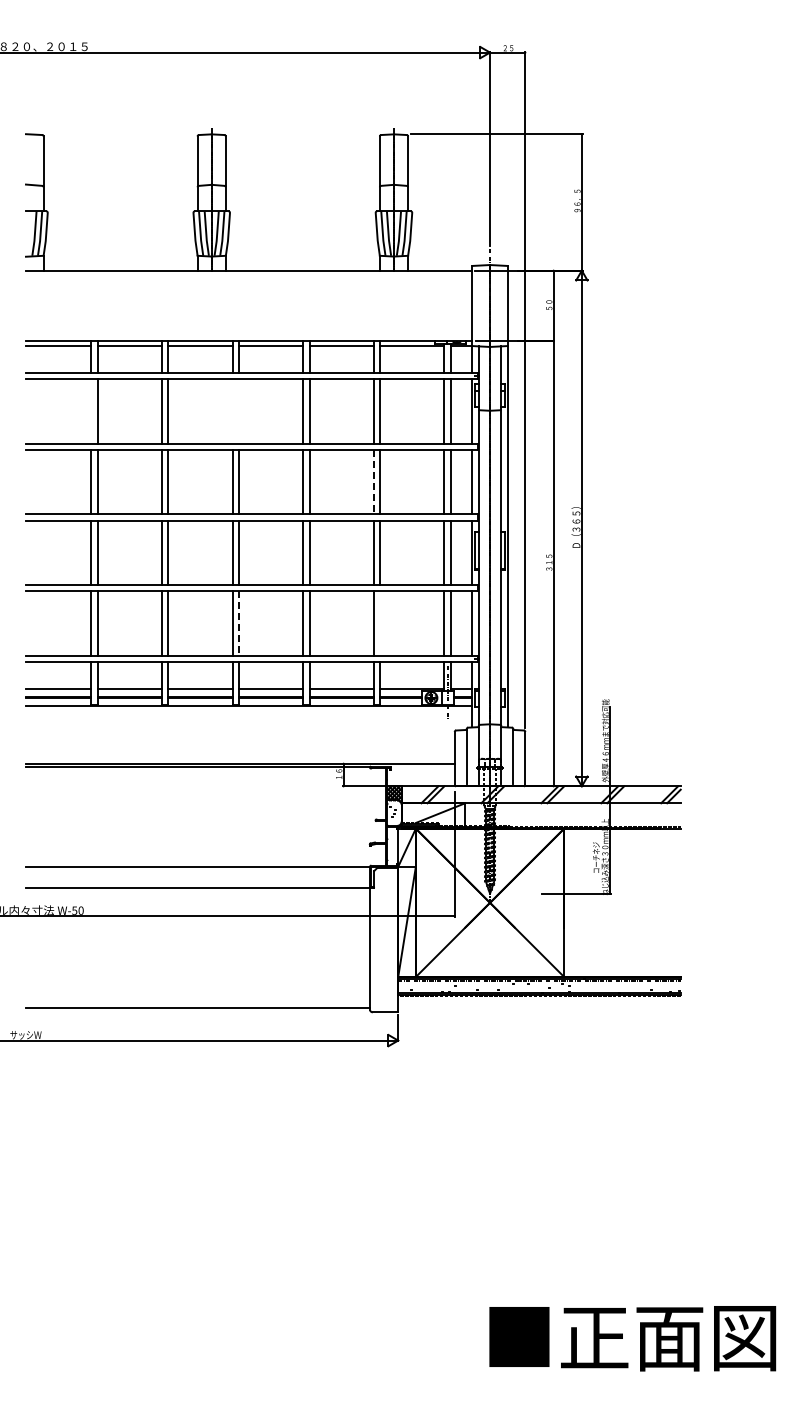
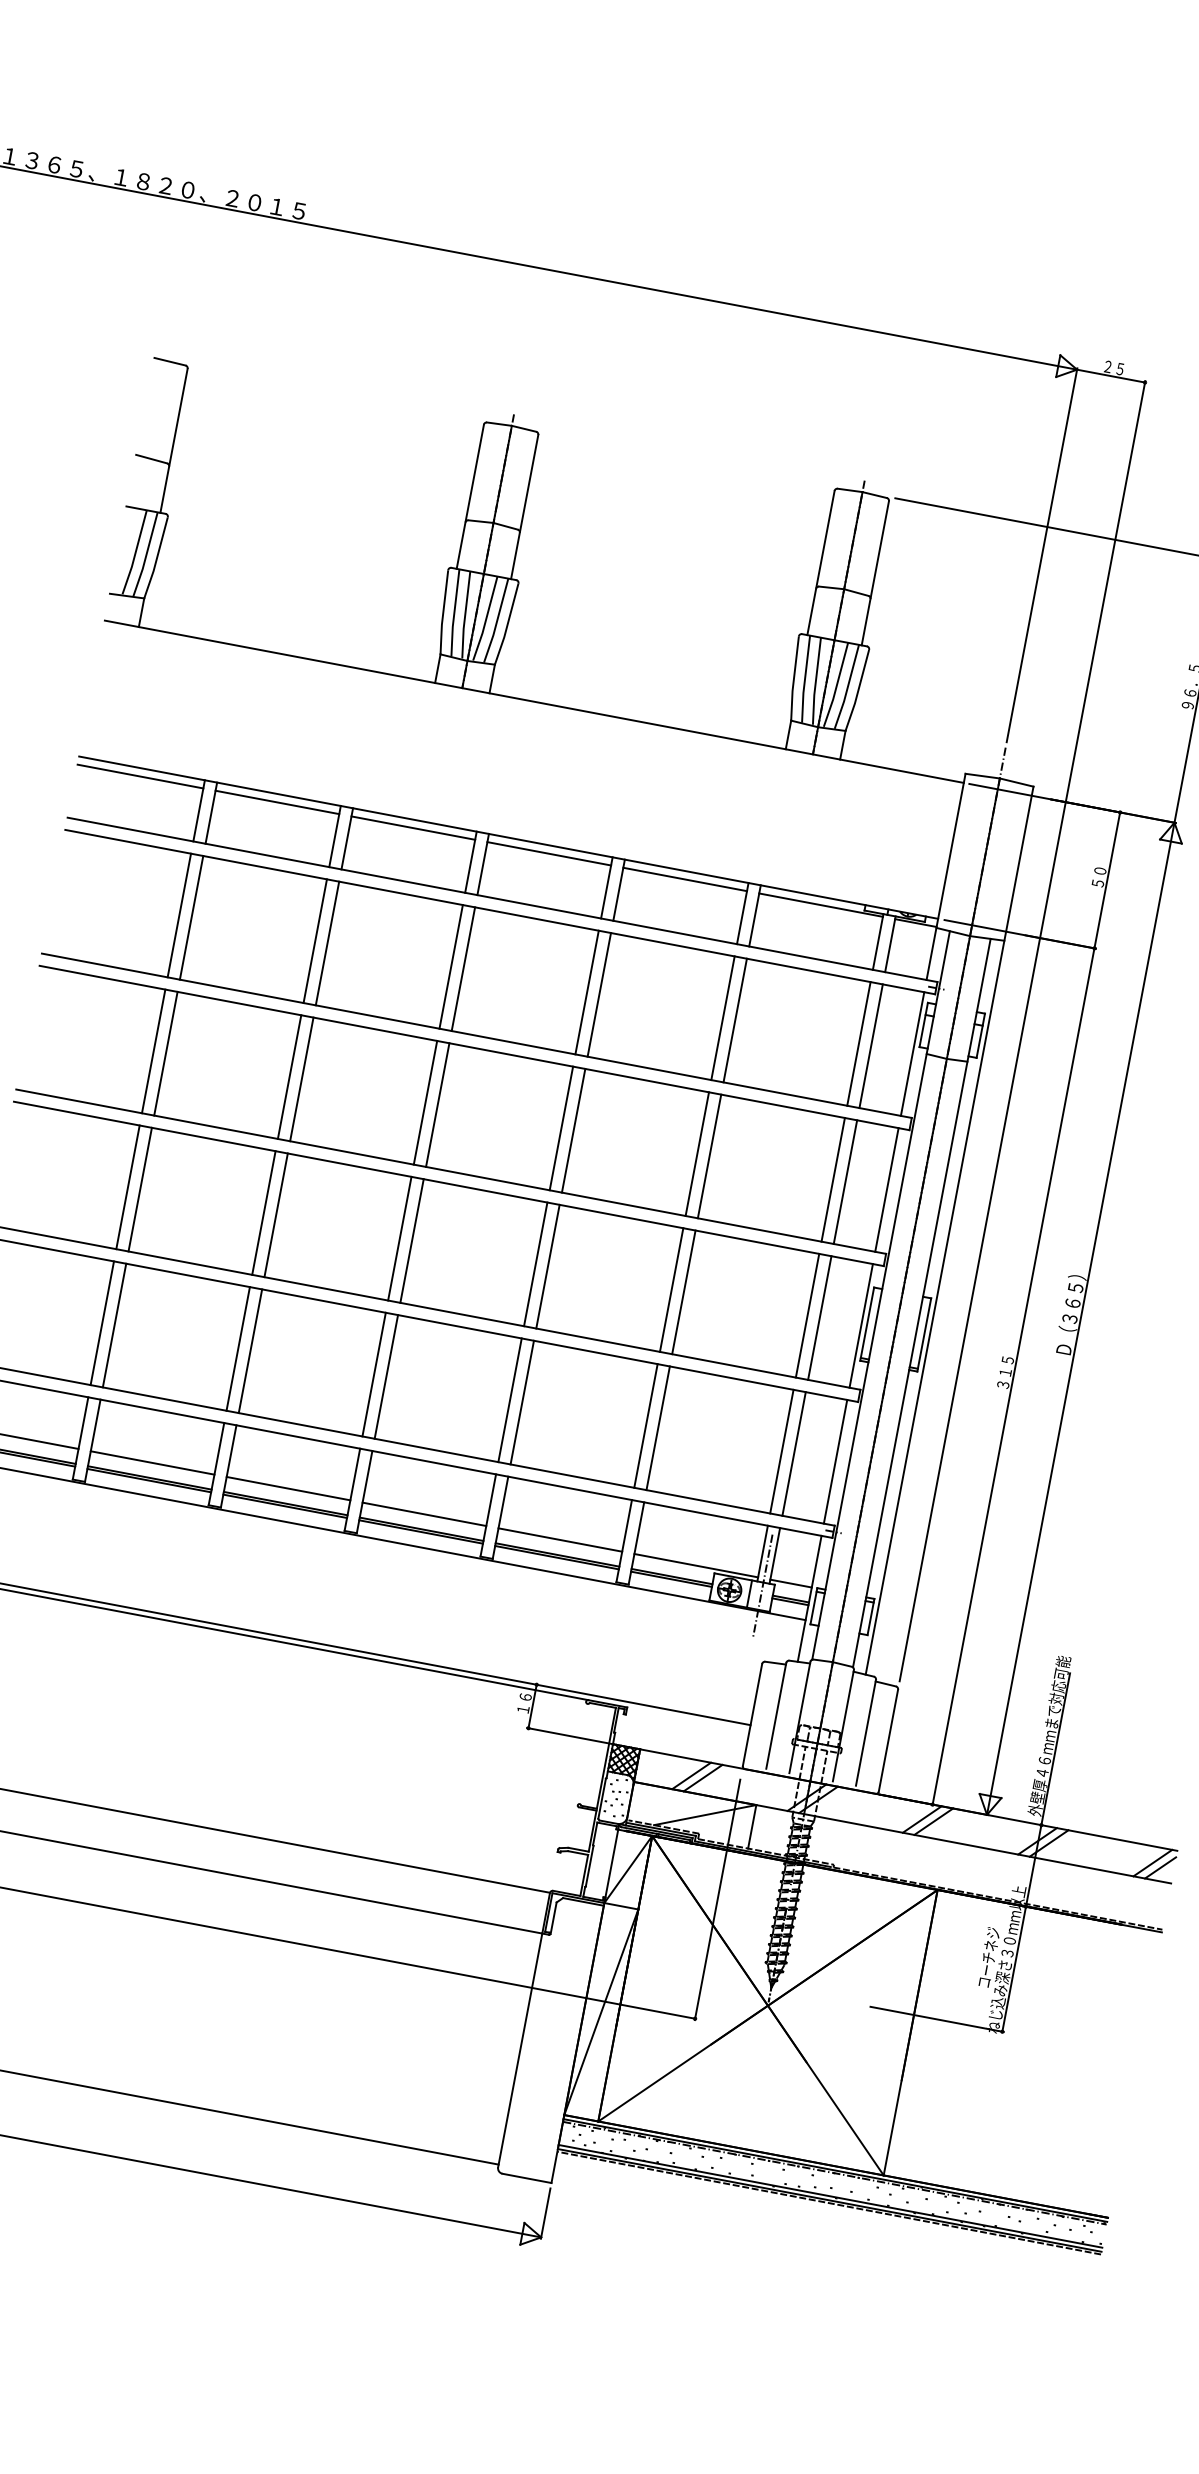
line: (91, 411) -> (179, 915), added
line: (232, 411) -> (451, 966), added
line: (238, 411) -> (462, 968), added
line: (373, 482) -> (696, 1154), dashed -> solid
line: (380, 623) -> (658, 1428), added
line: (238, 624) -> (385, 1378), dashed -> solid

